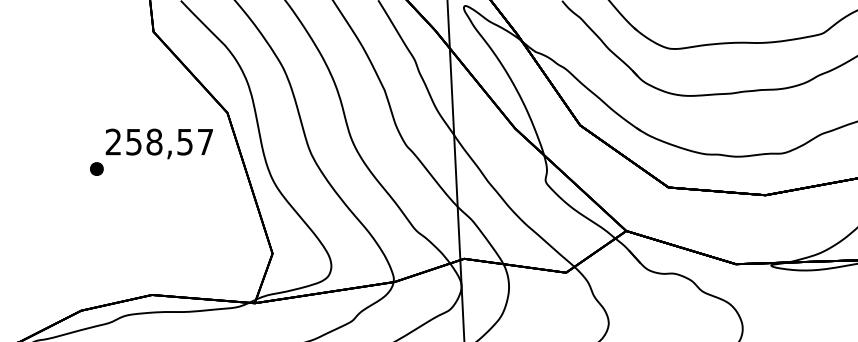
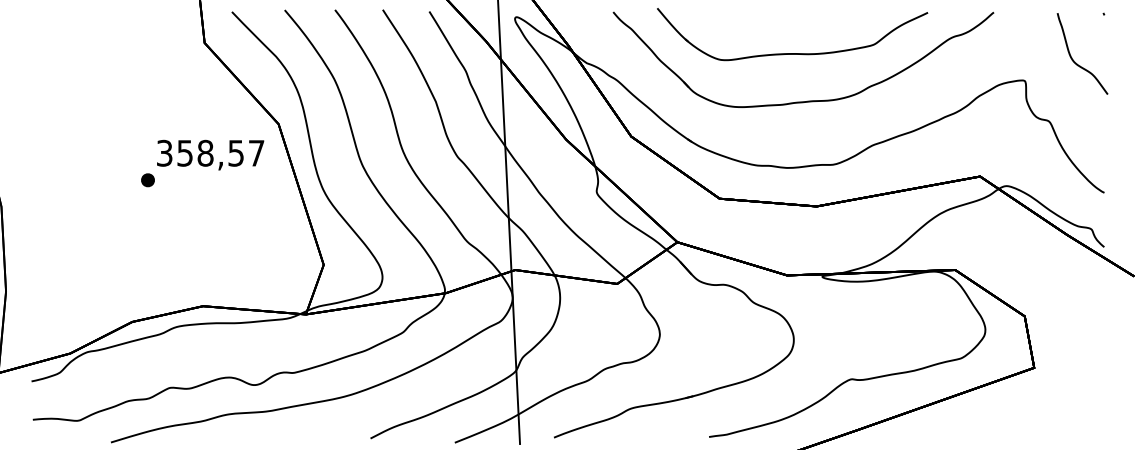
text: (113, 142) -> (164, 153), 258,57 -> 358,57

